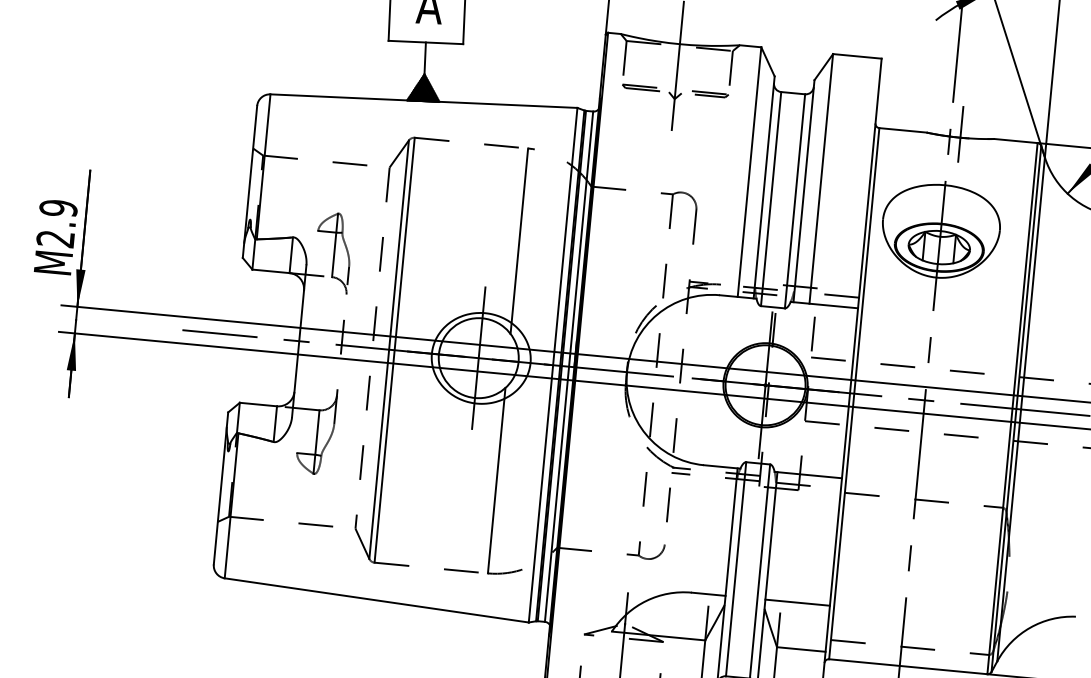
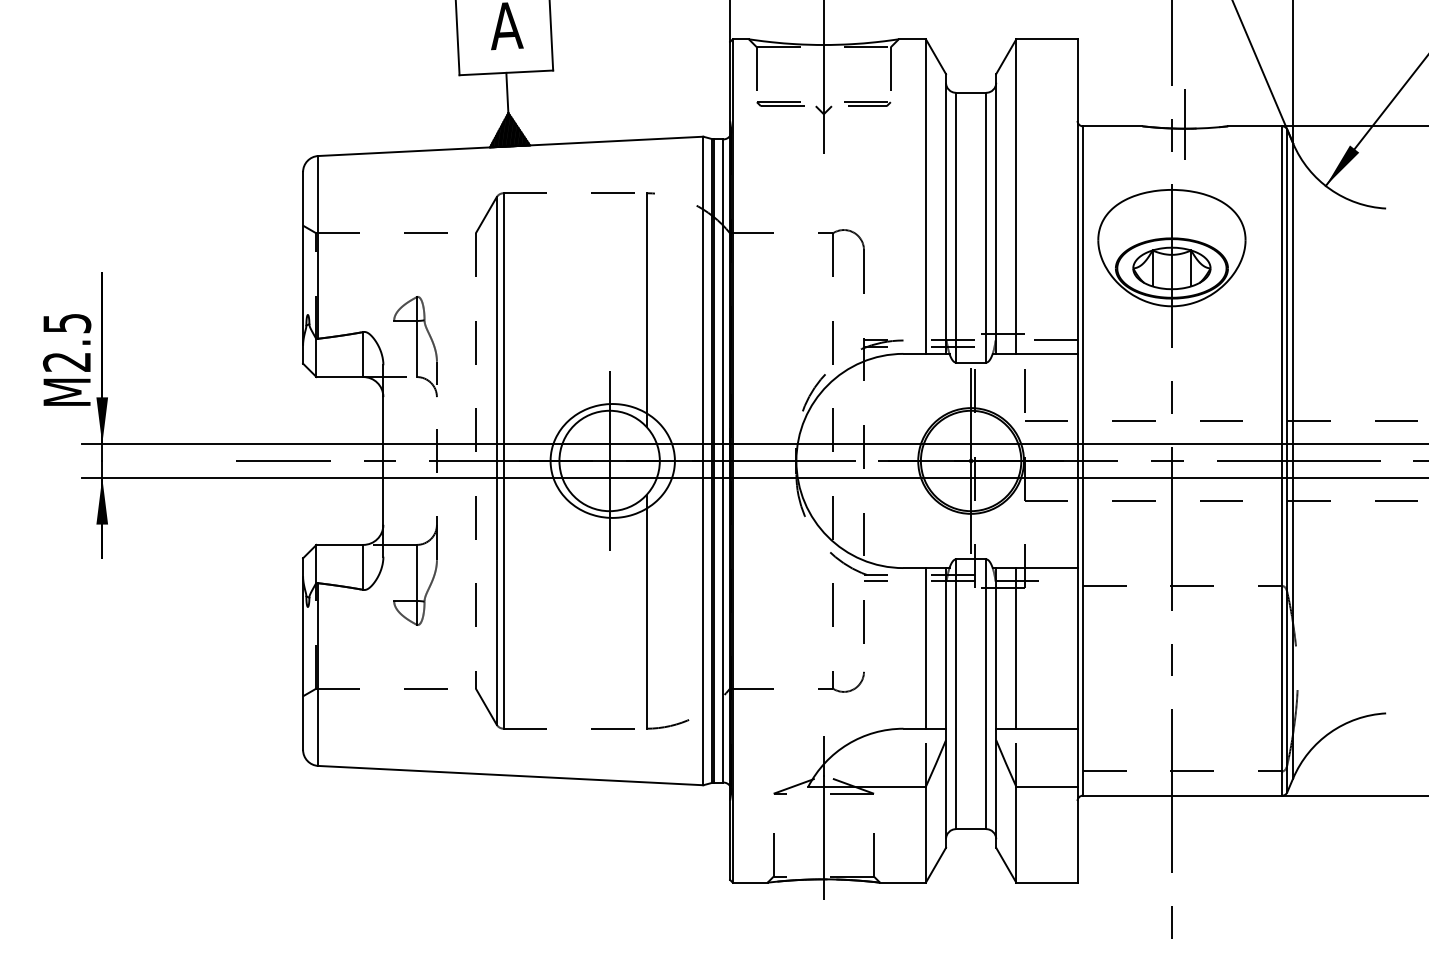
text: (58, 208) -> (66, 323), M2.9 -> M2.5
line: (715, 530) -> (925, 648), added
line: (787, 537) -> (1016, 648), added

